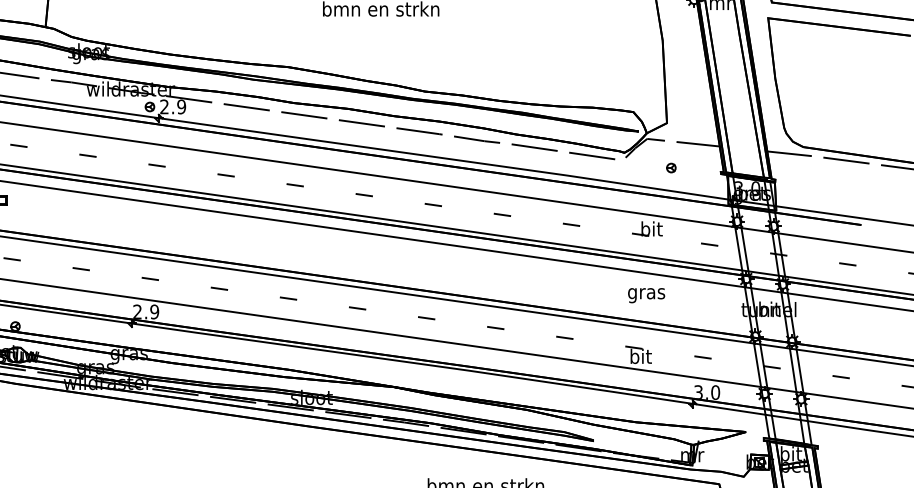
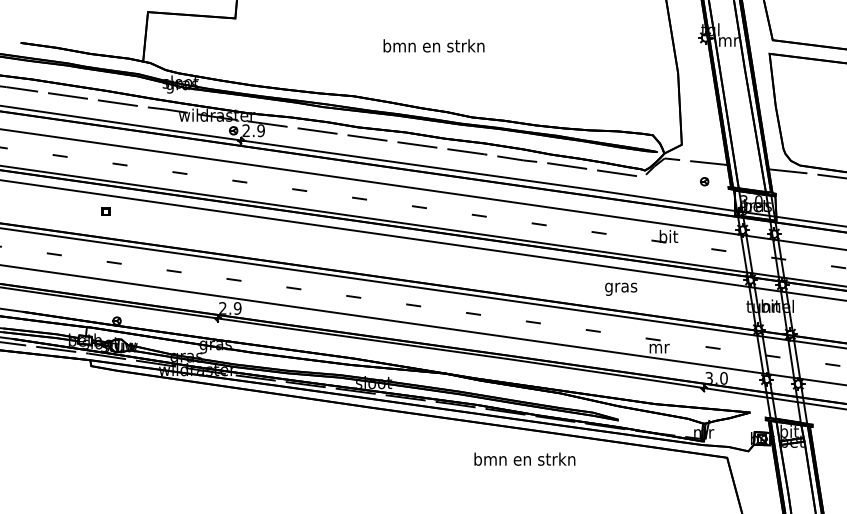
part: (671, 167) -> (704, 181), moved
text: (646, 294) -> (621, 288), moved
text: (641, 355) -> (659, 346), bit -> mr

